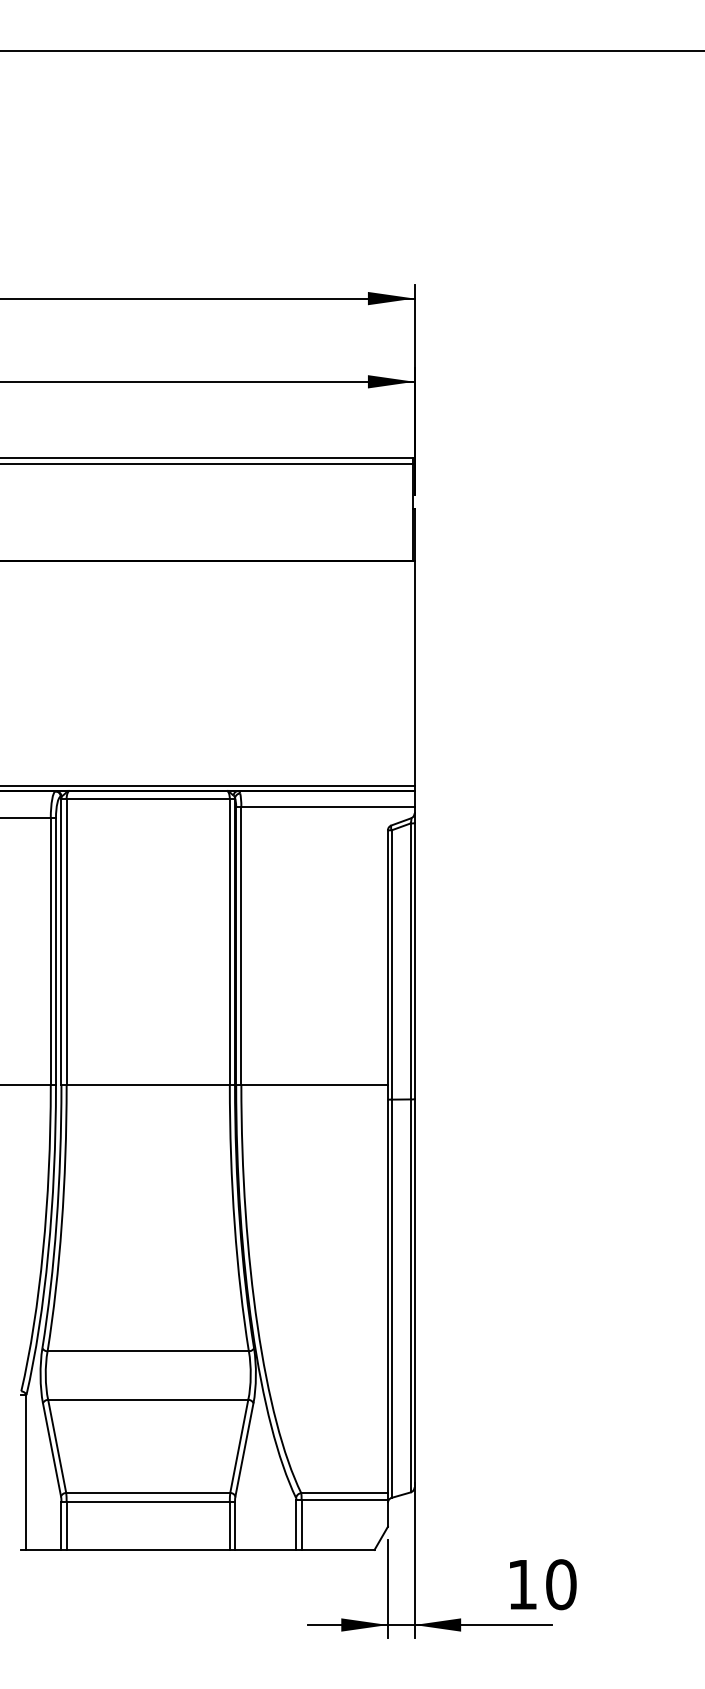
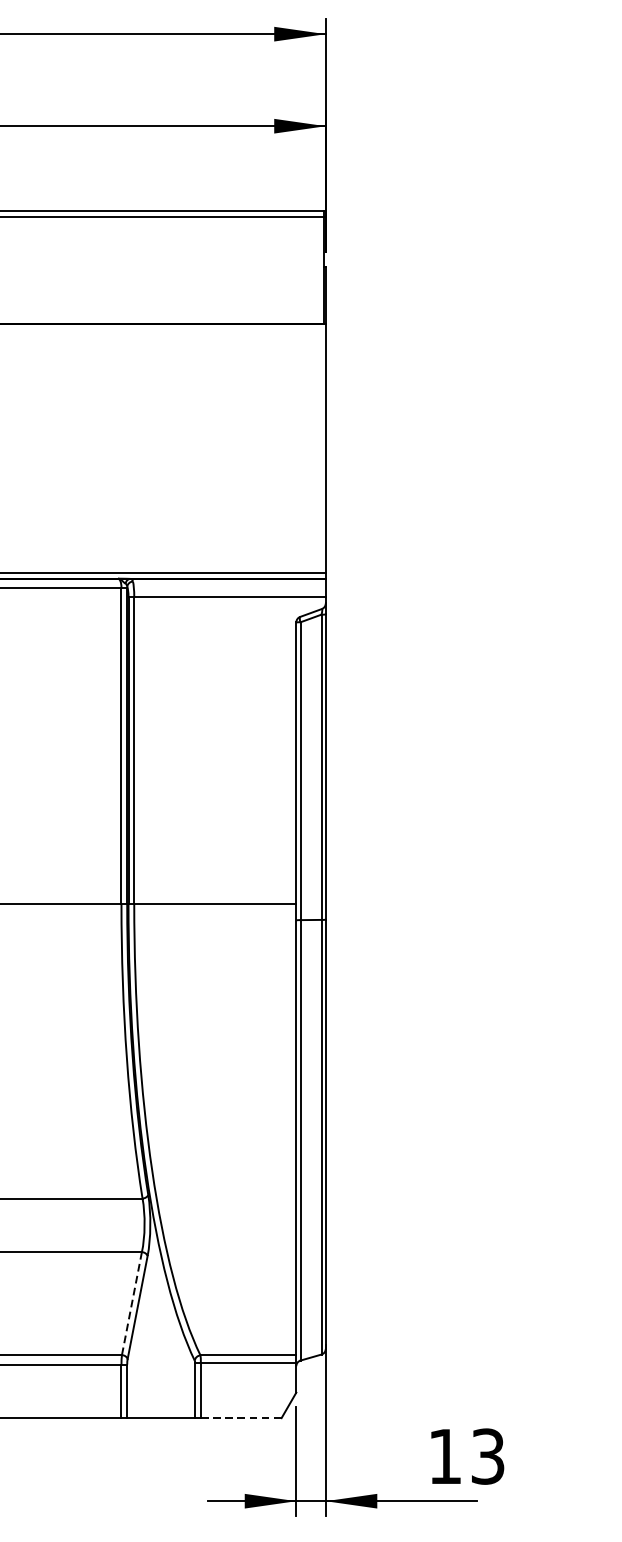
line: (239, 1445) -> (132, 1302), solid -> dashed
line: (337, 1549) -> (240, 1417), solid -> dashed
text: (561, 1584) -> (488, 1456), 10 -> 13

